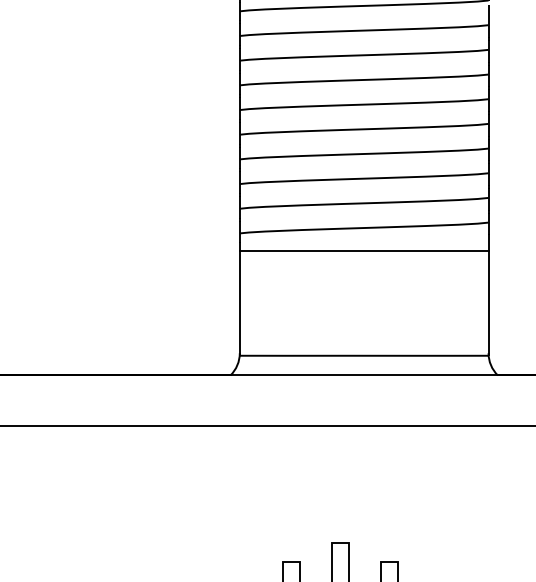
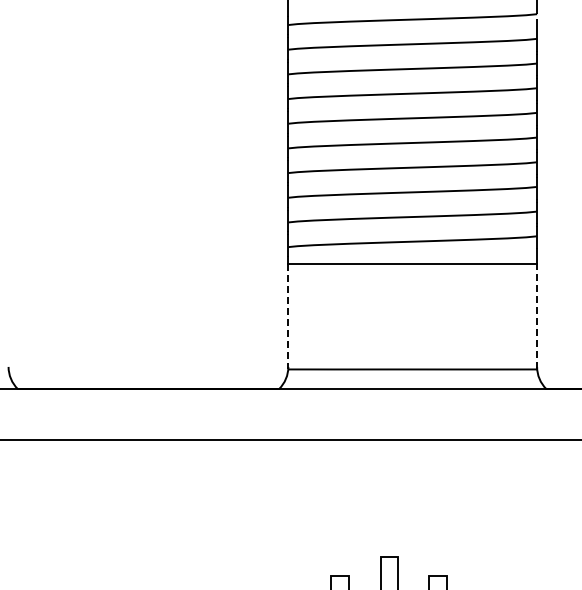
line: (488, 302) -> (537, 316), solid -> dashed
line: (239, 303) -> (288, 317), solid -> dashed

